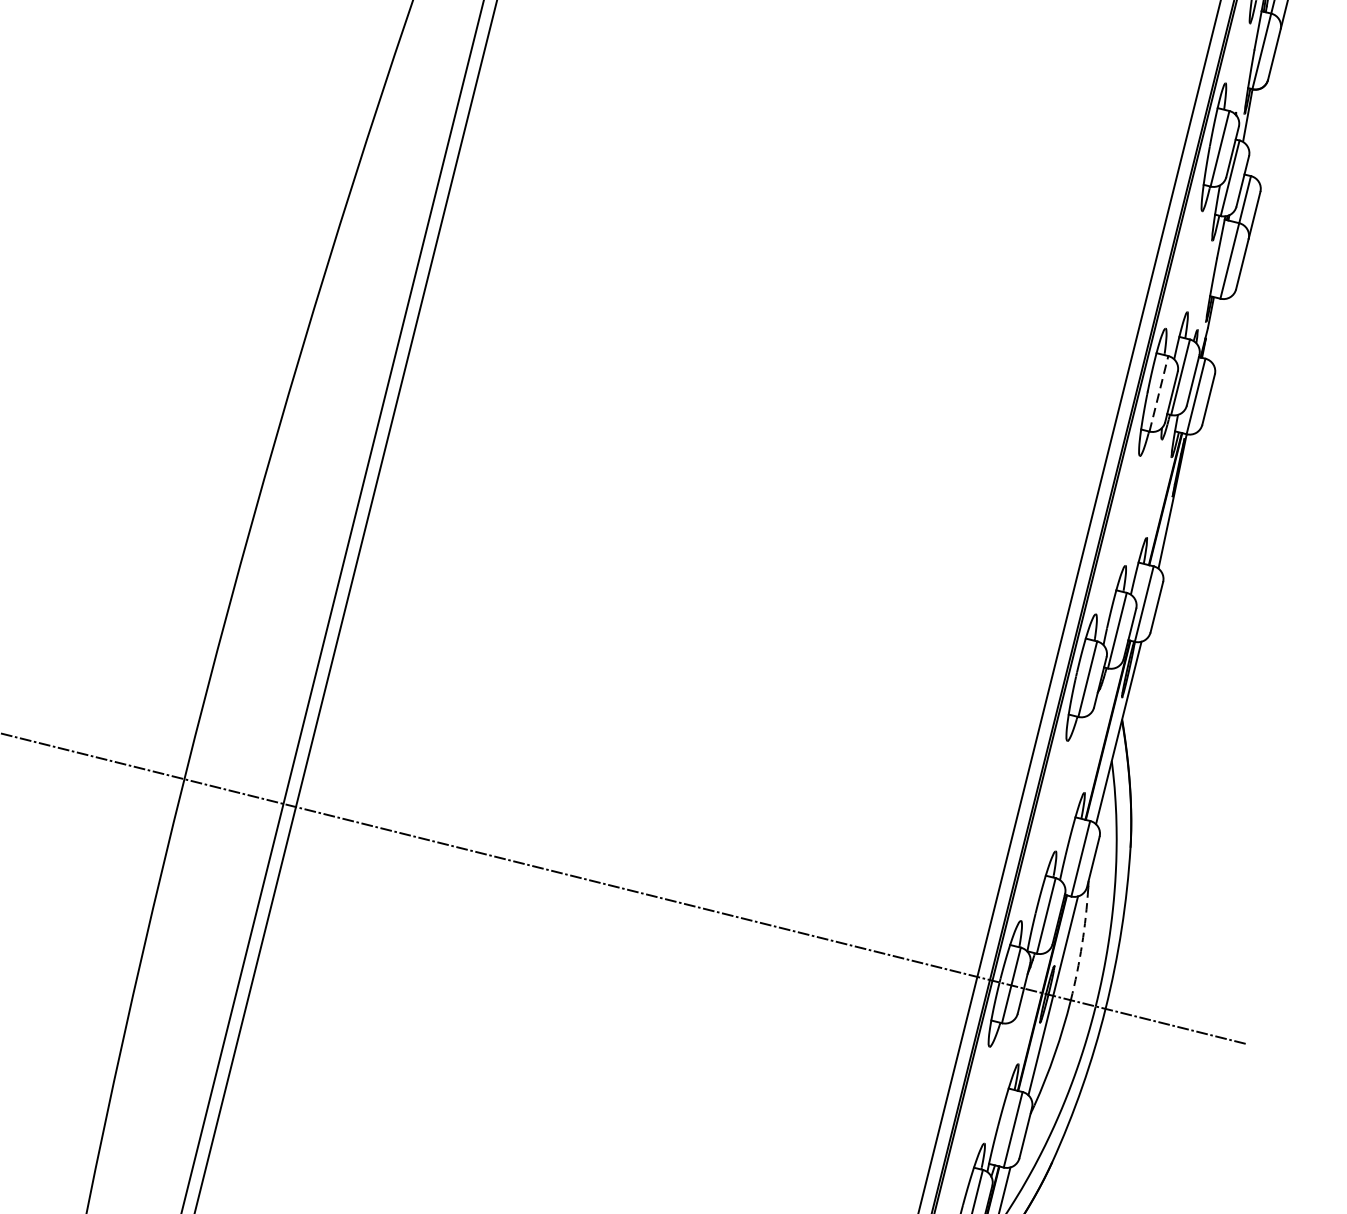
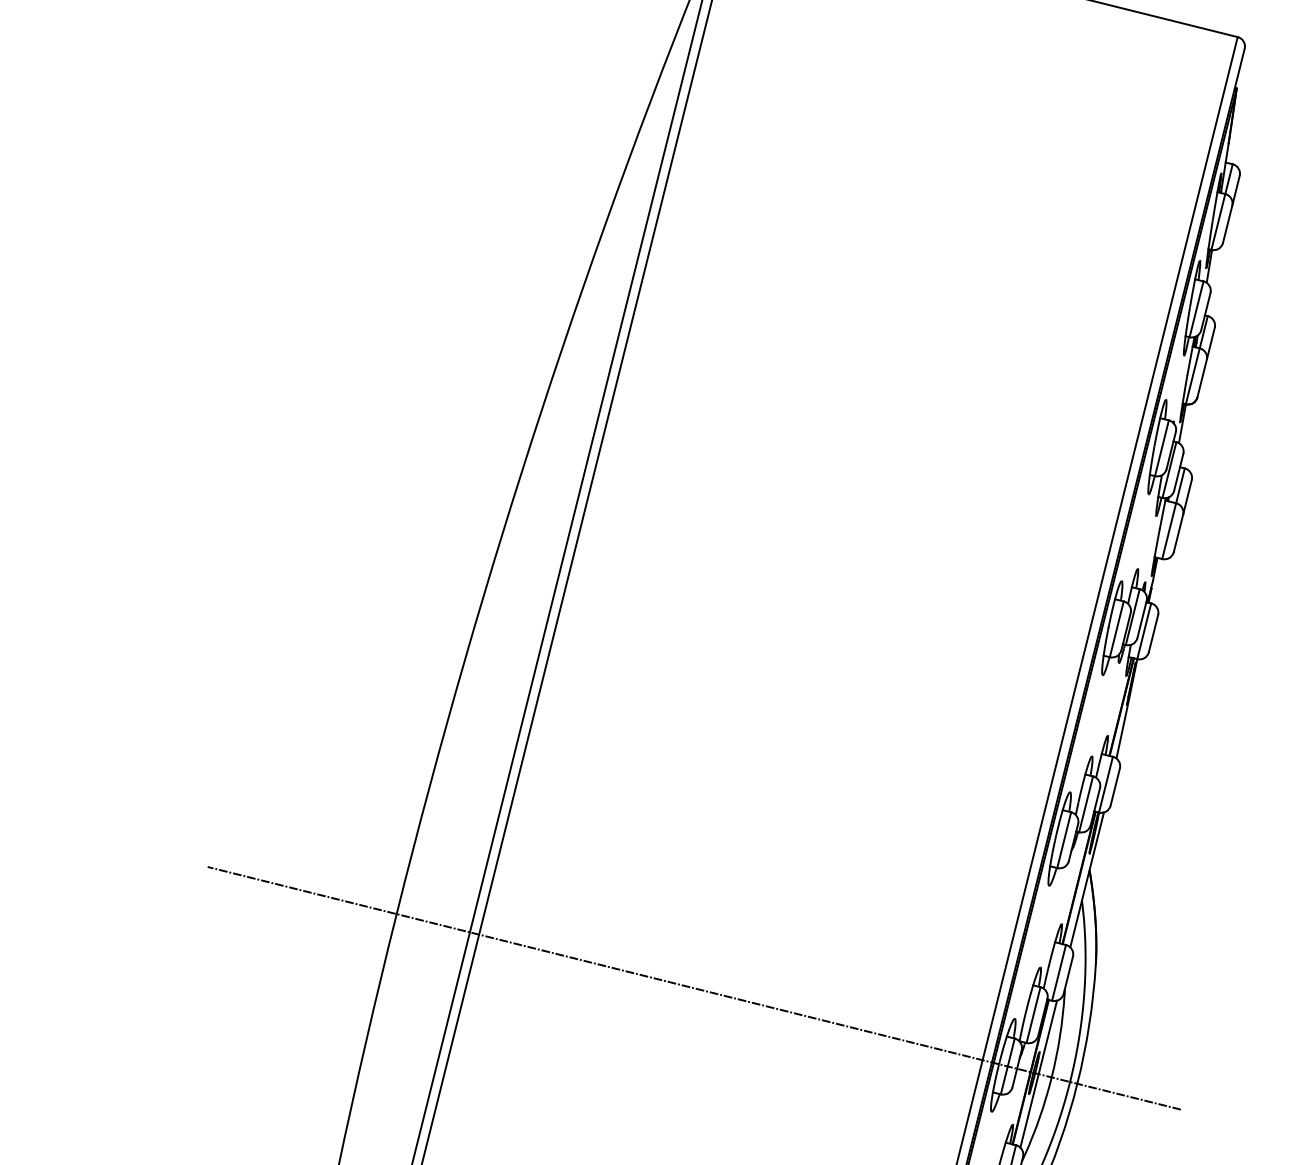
line: (1158, 394) -> (1116, 629), dashed -> solid
arc: (1082, 944) -> (1060, 1036), dashed -> solid

